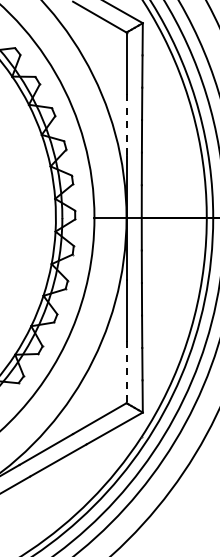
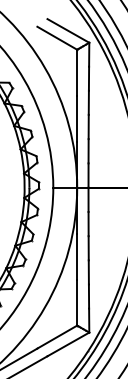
line: (126, 125) -> (77, 118), dashed -> solid
line: (126, 372) -> (77, 302), dashed -> solid

